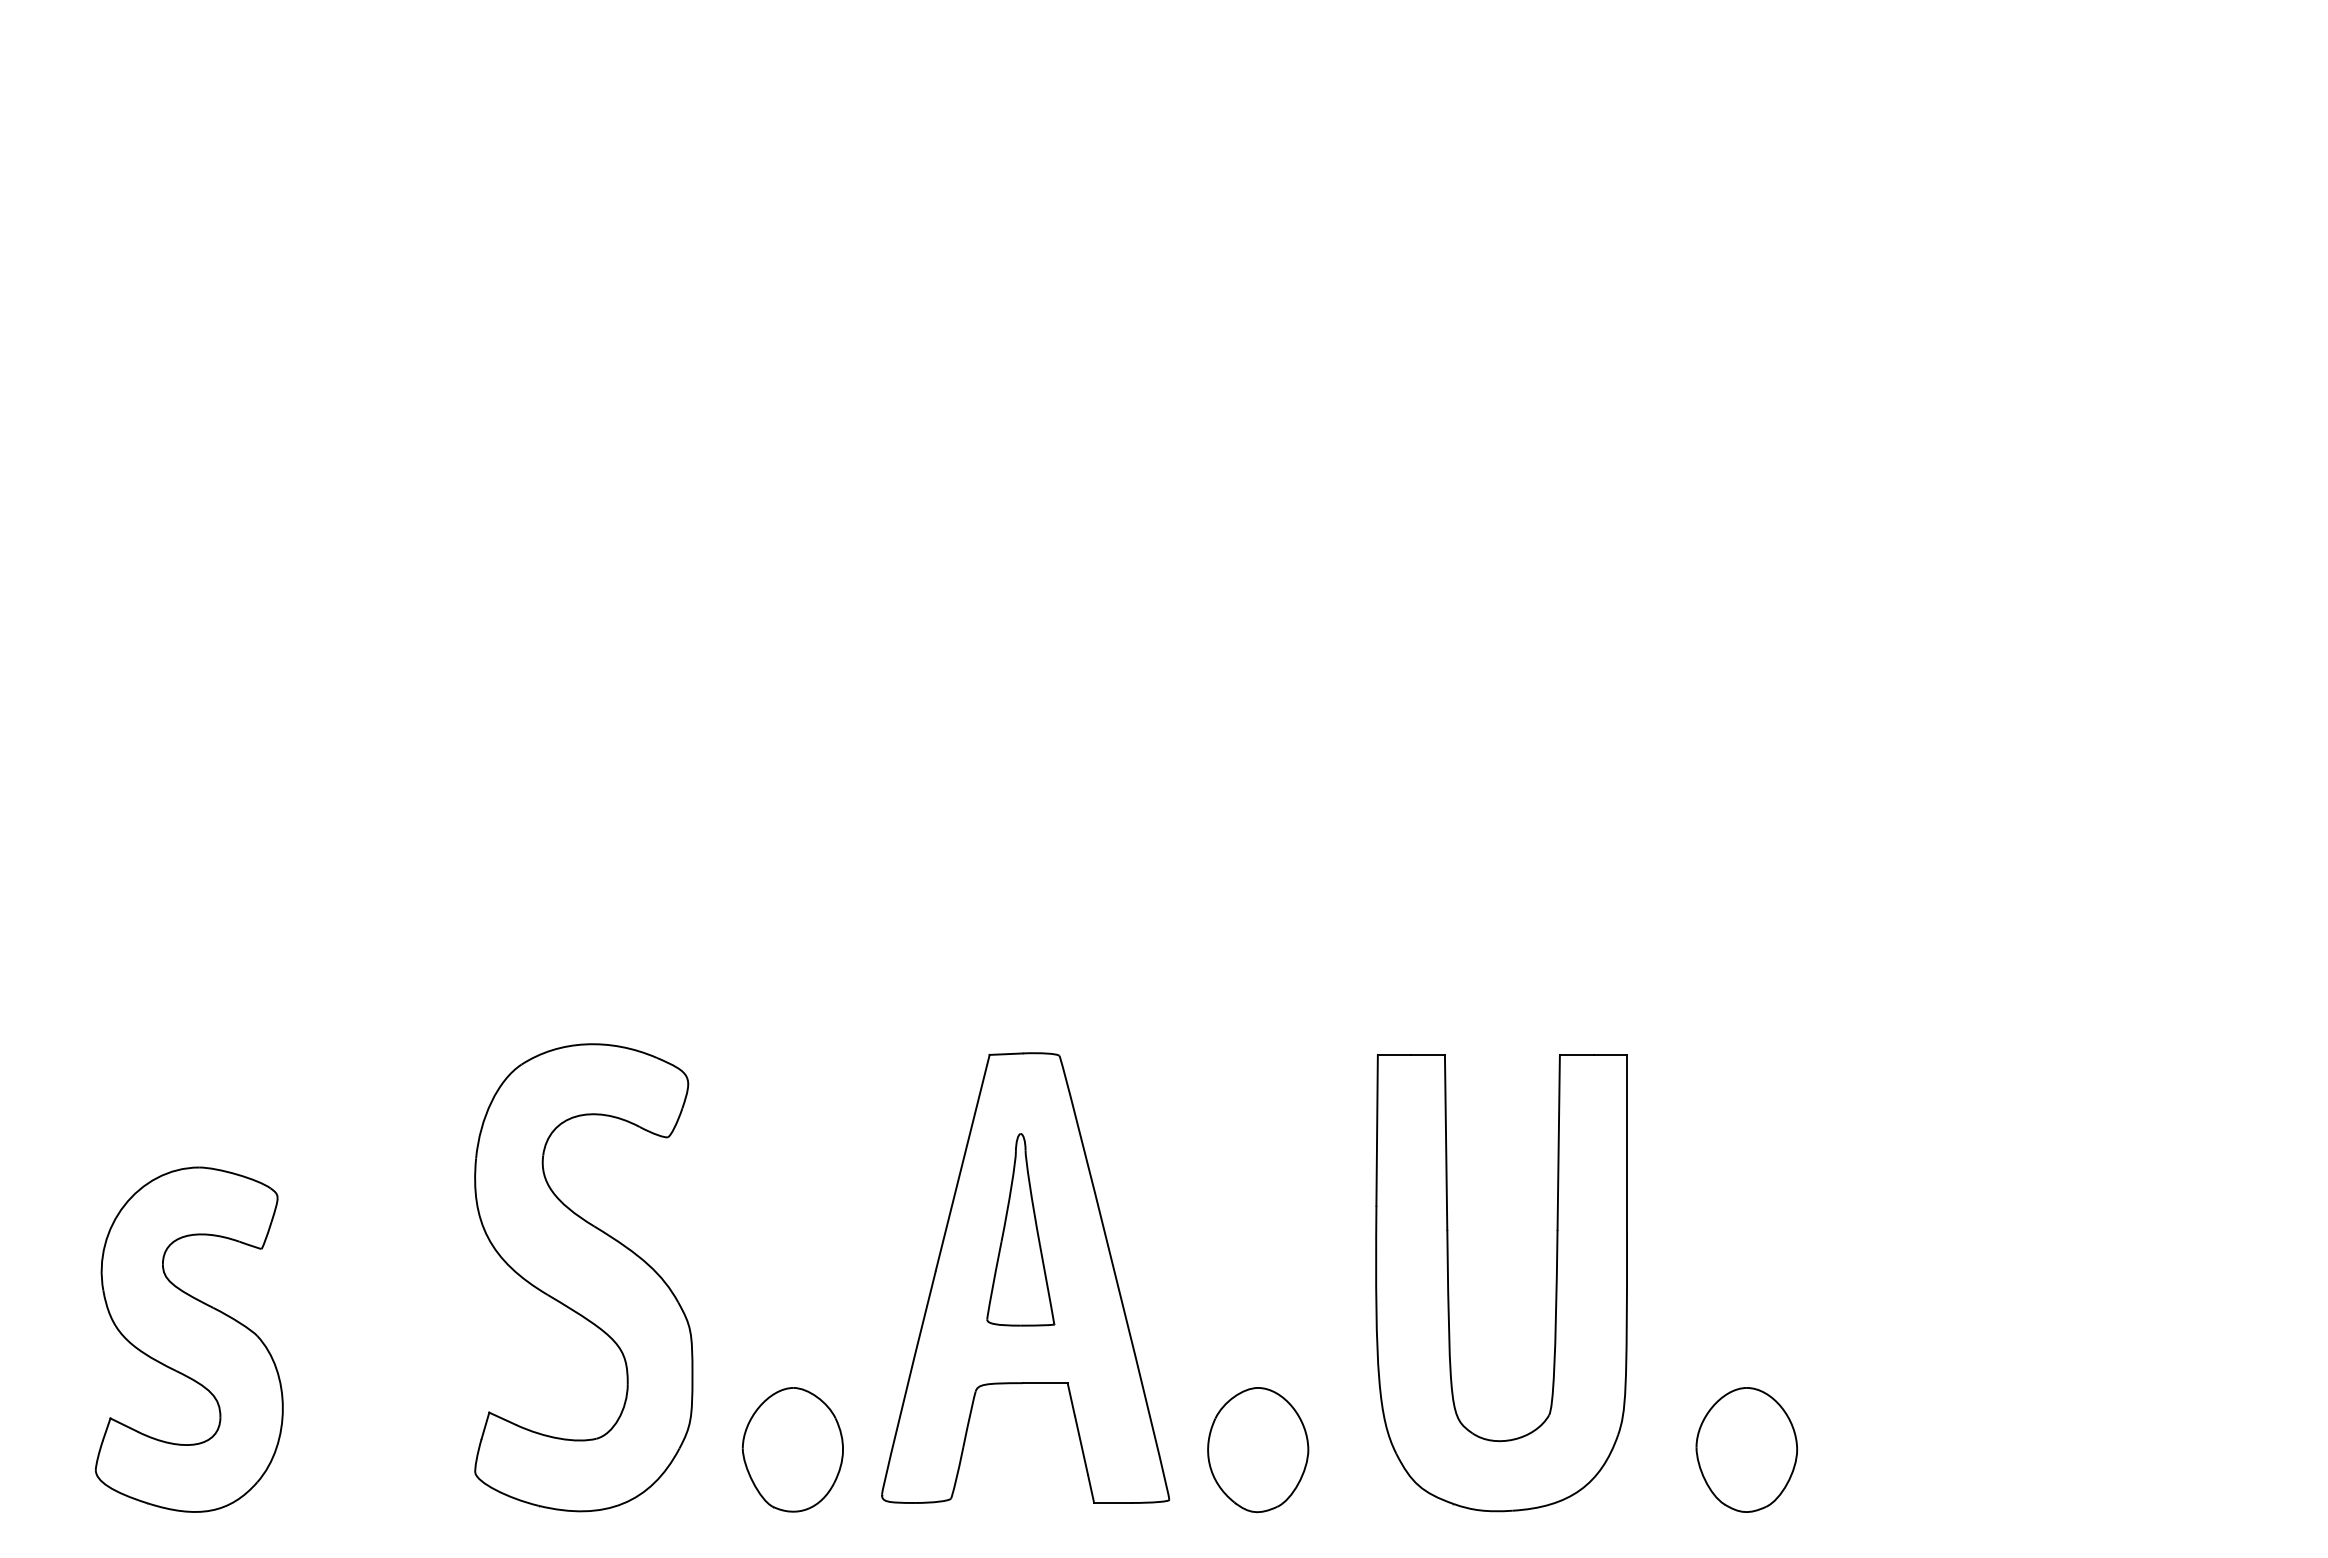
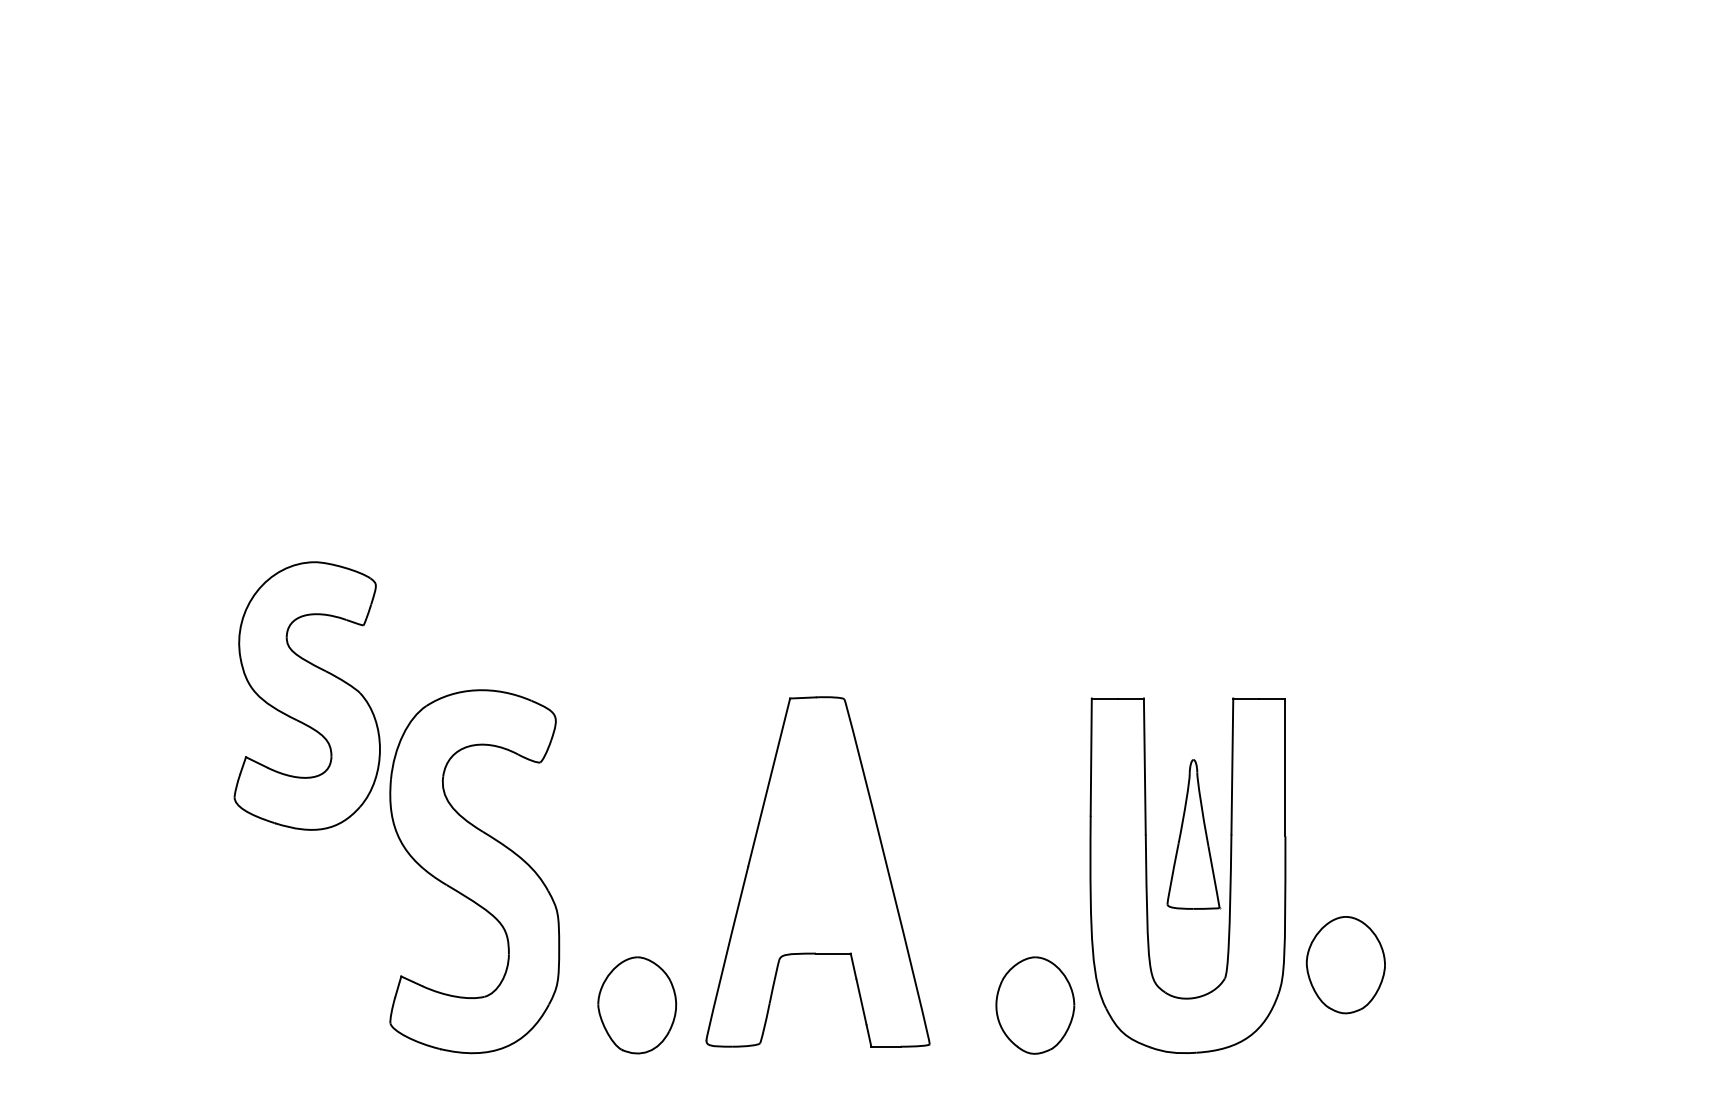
part: (1020, 1229) -> (1193, 834), moved
part: (189, 1339) -> (307, 695), moved
part: (1746, 1449) -> (1345, 964), moved
part: (1258, 1450) -> (1035, 1005), moved

